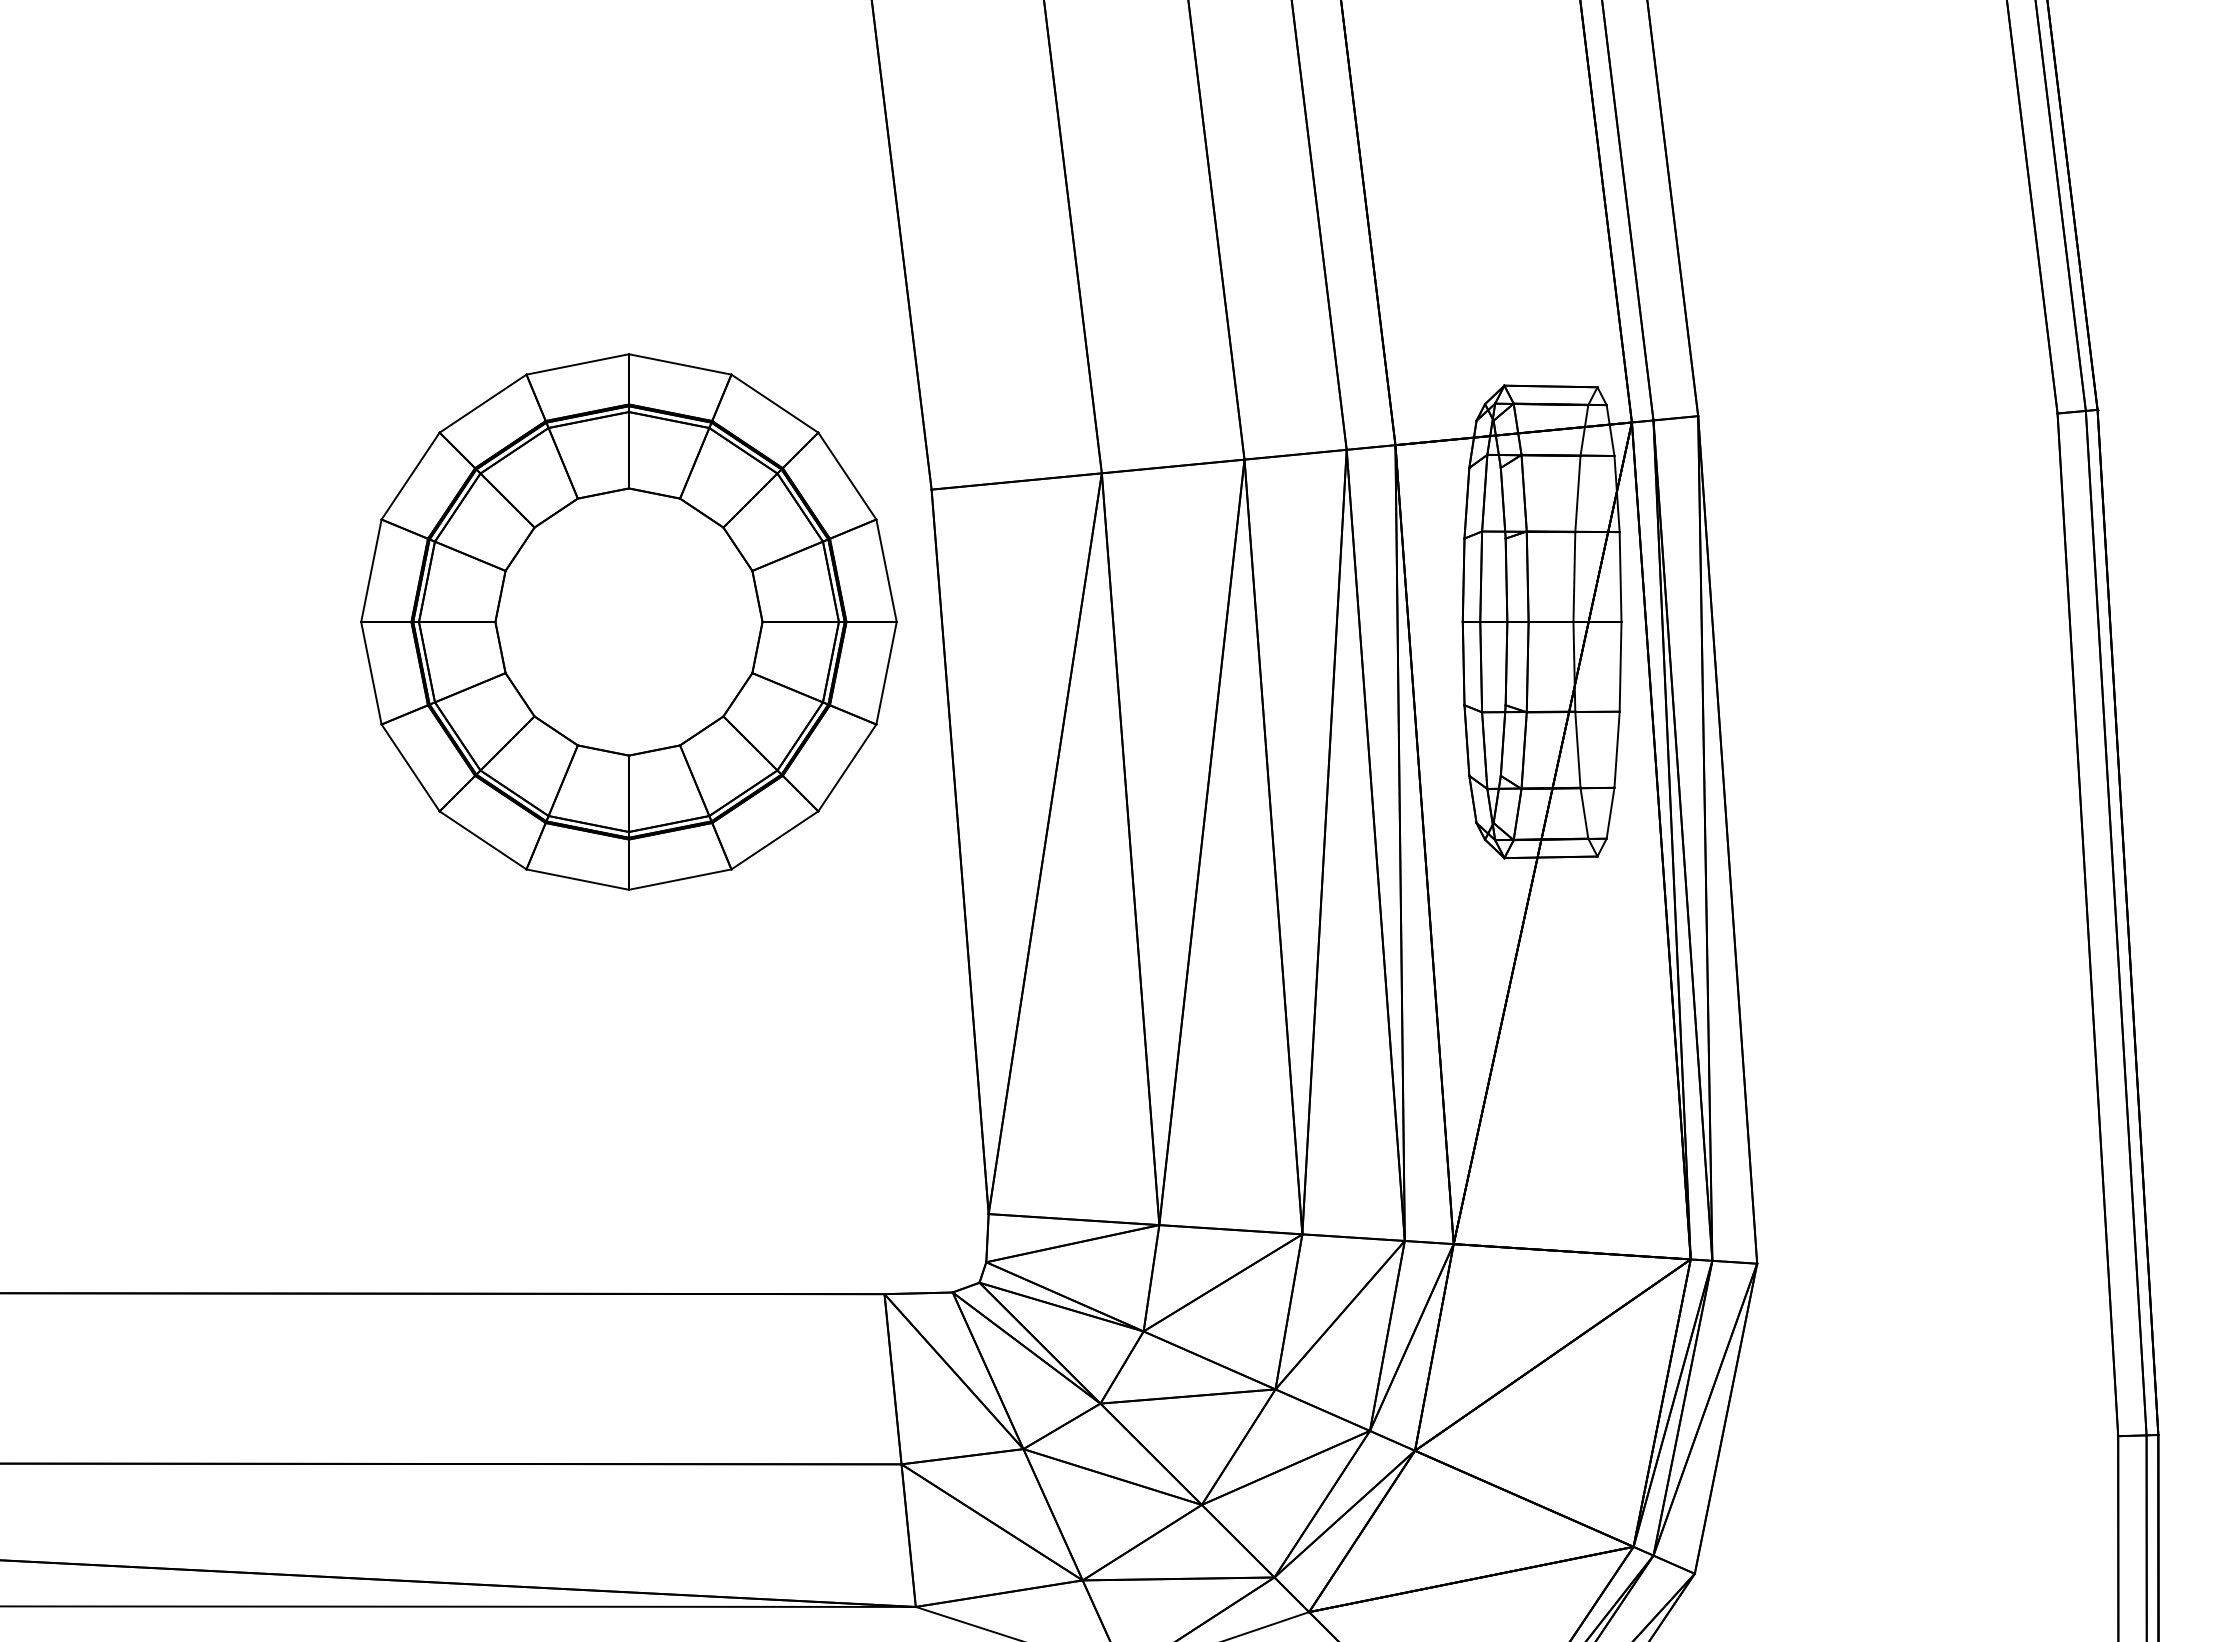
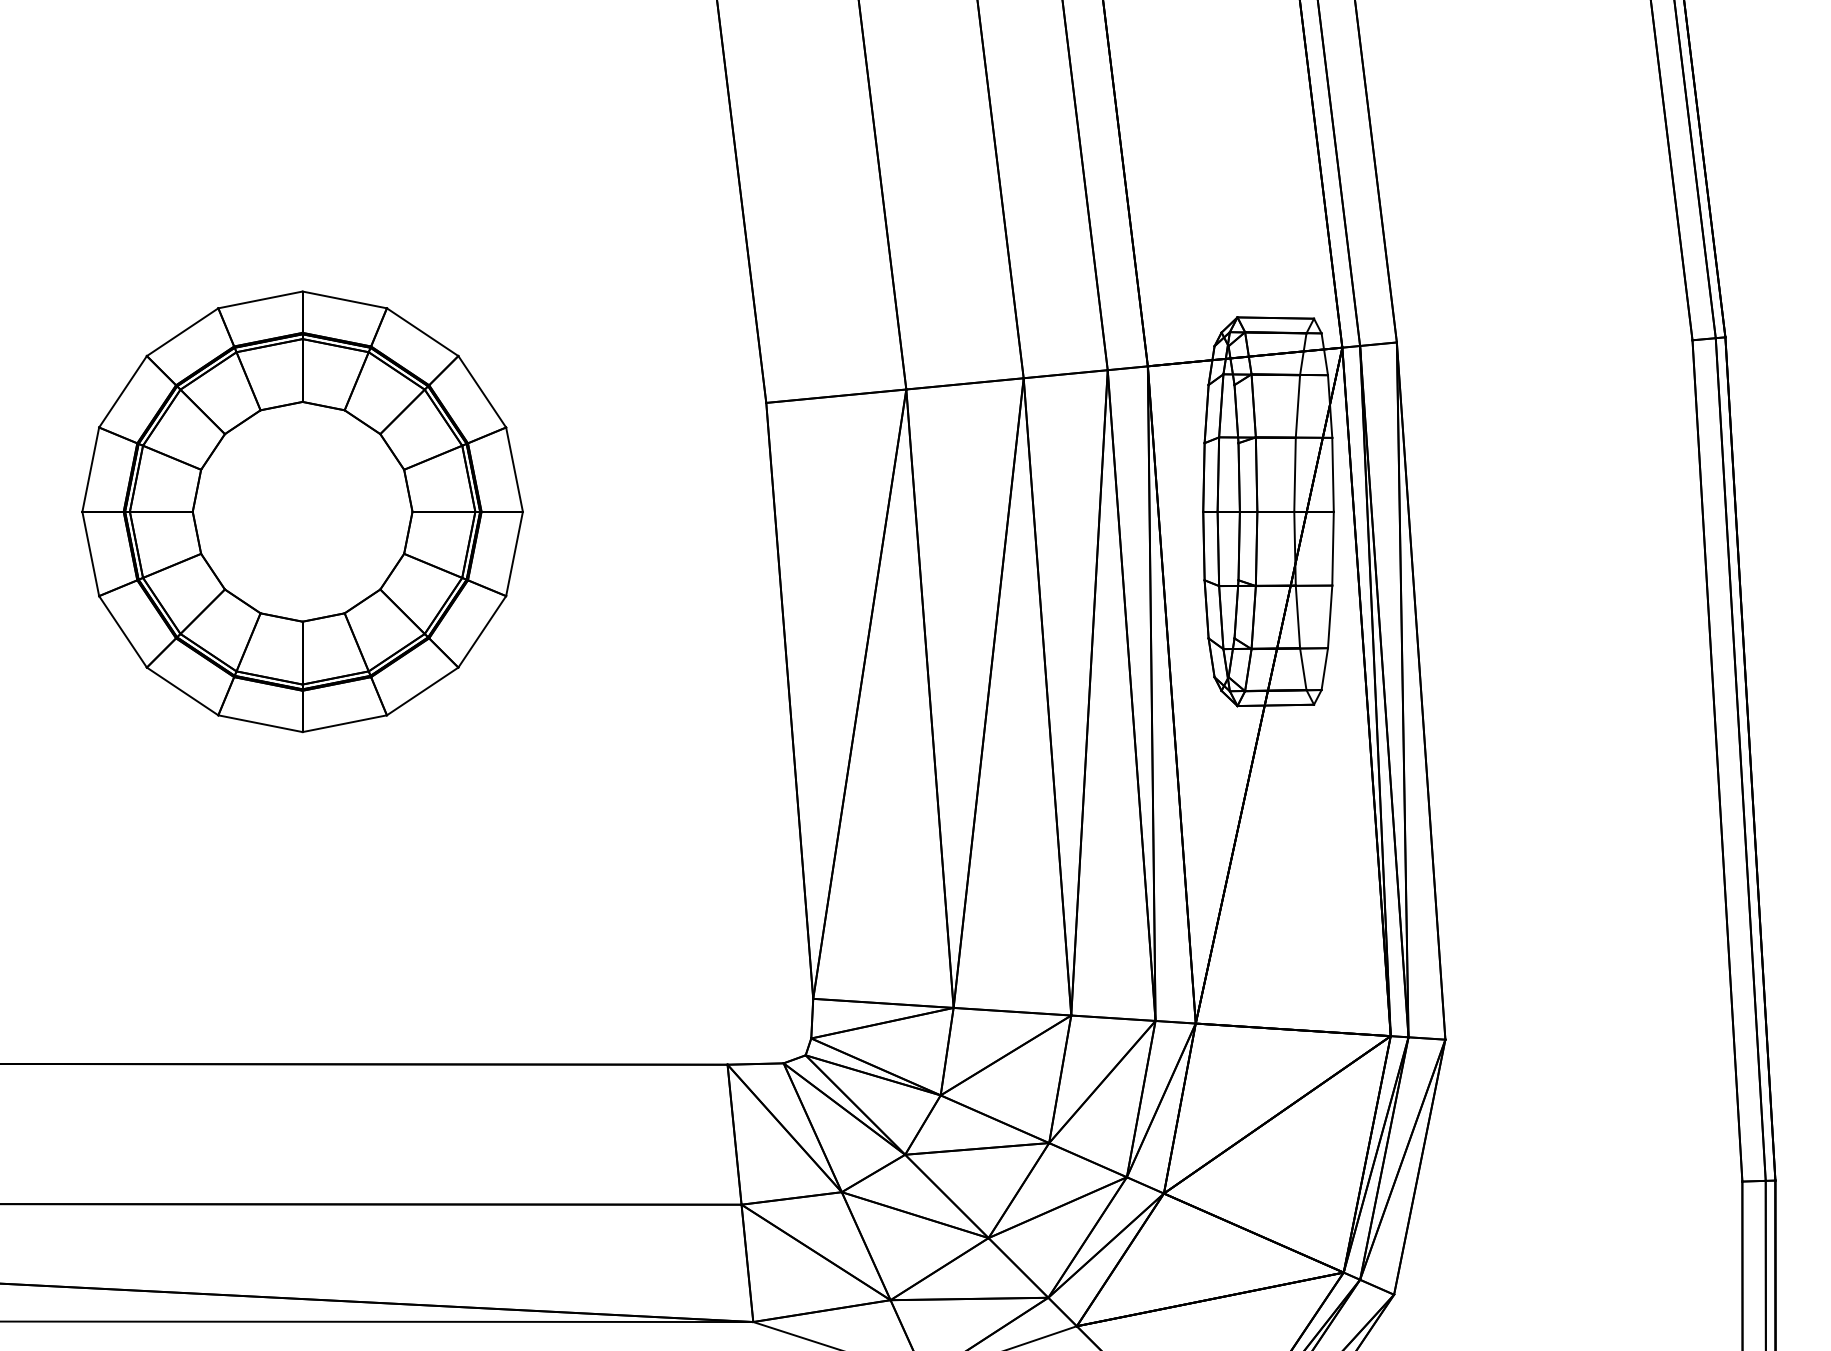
part: (628, 621) -> (302, 511), moved

